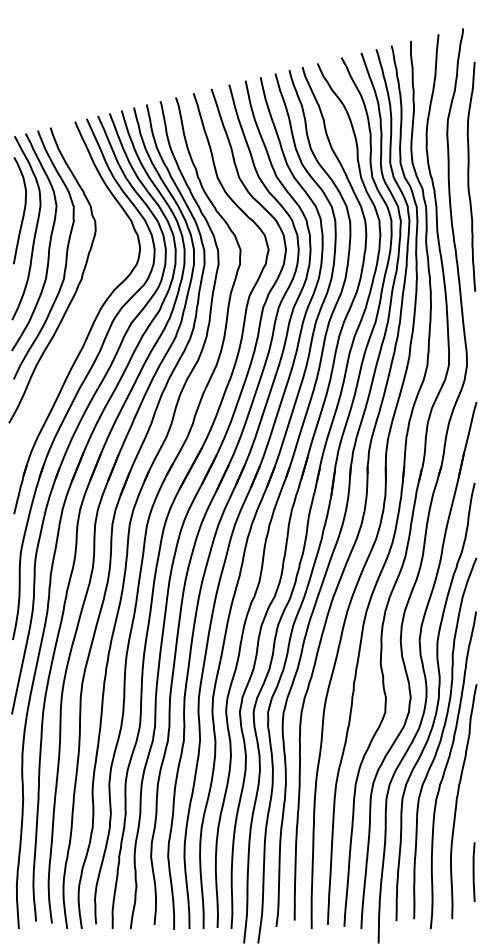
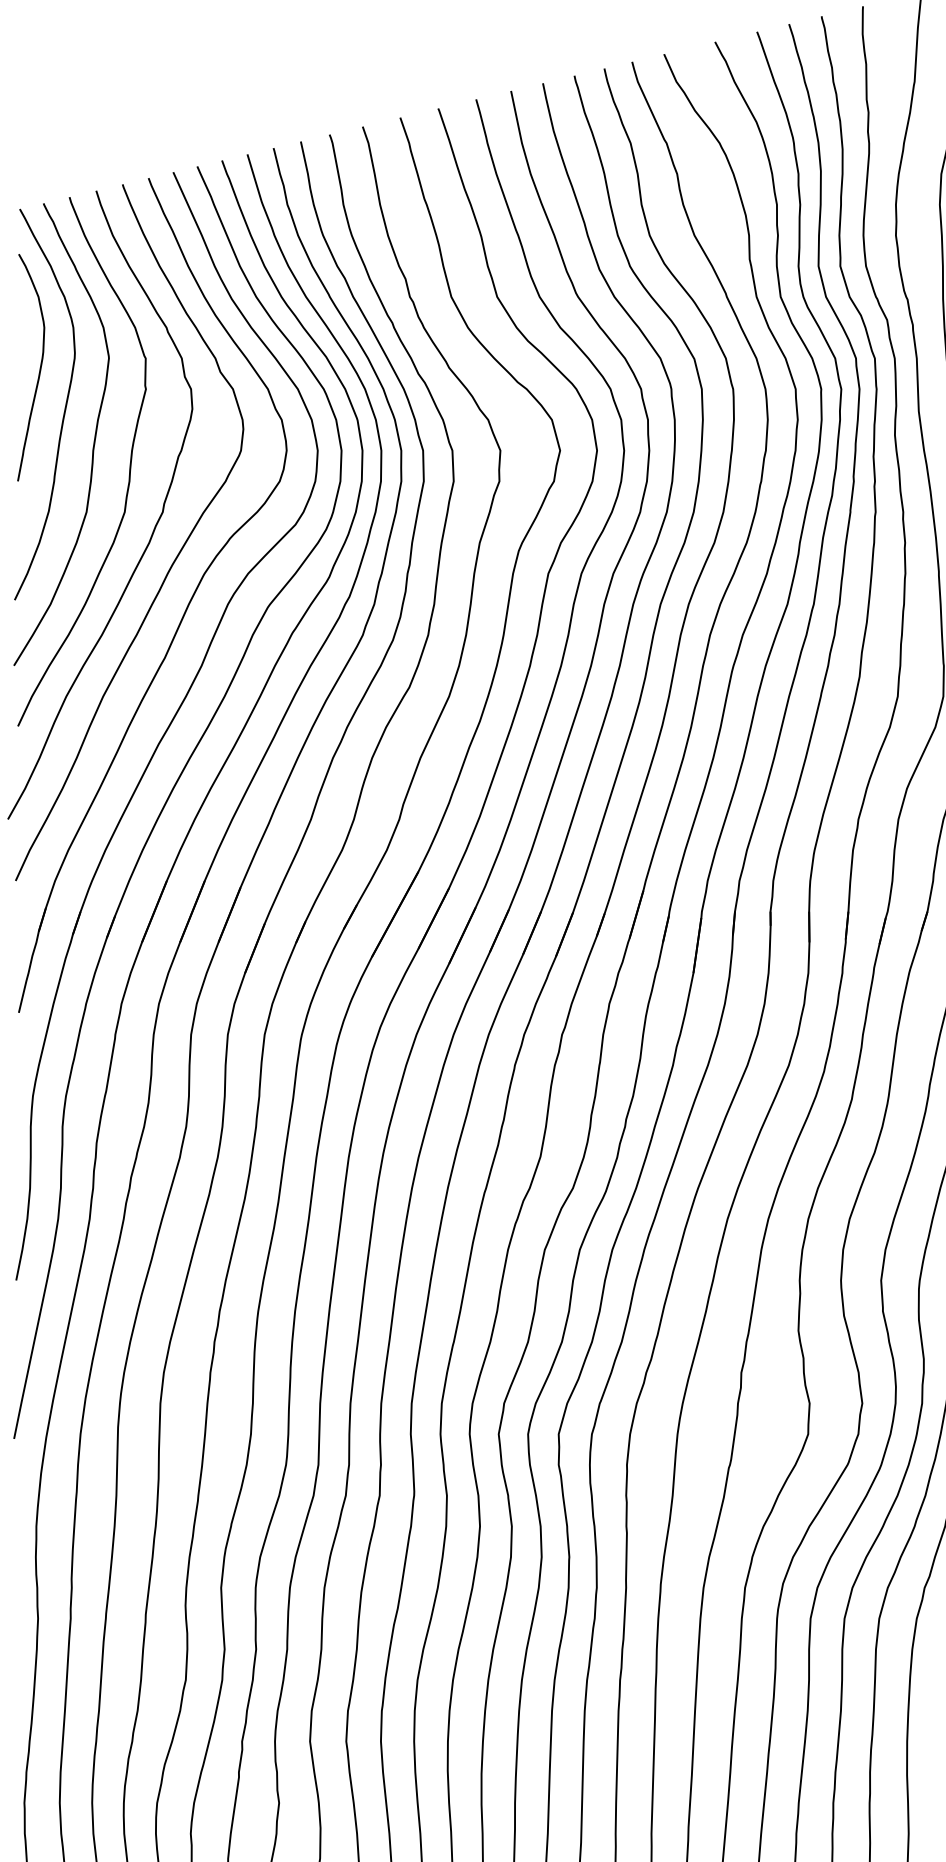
curve: (85, 302) -> (170, 562), added

